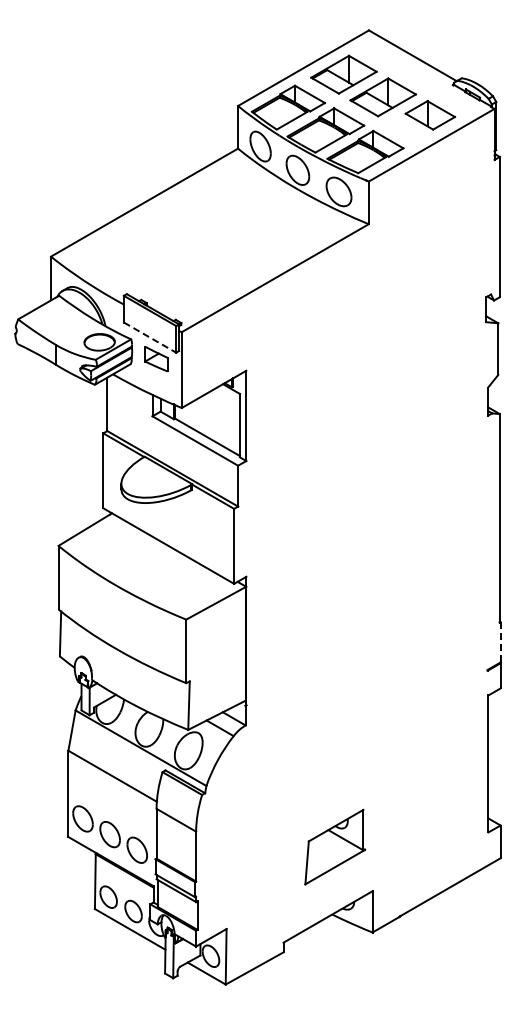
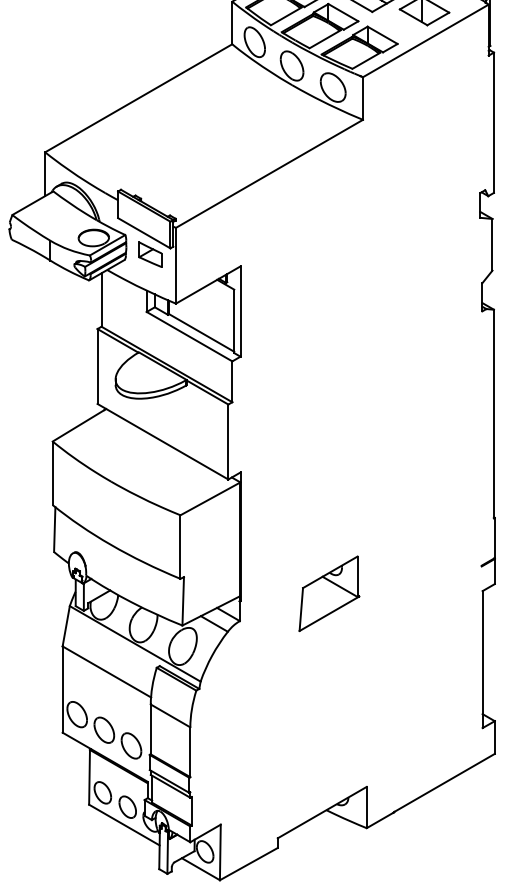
line: (150, 337) -> (144, 233), dashed -> solid
line: (500, 642) -> (494, 538), dashed -> solid
part: (334, 846) -> (328, 593), moved

